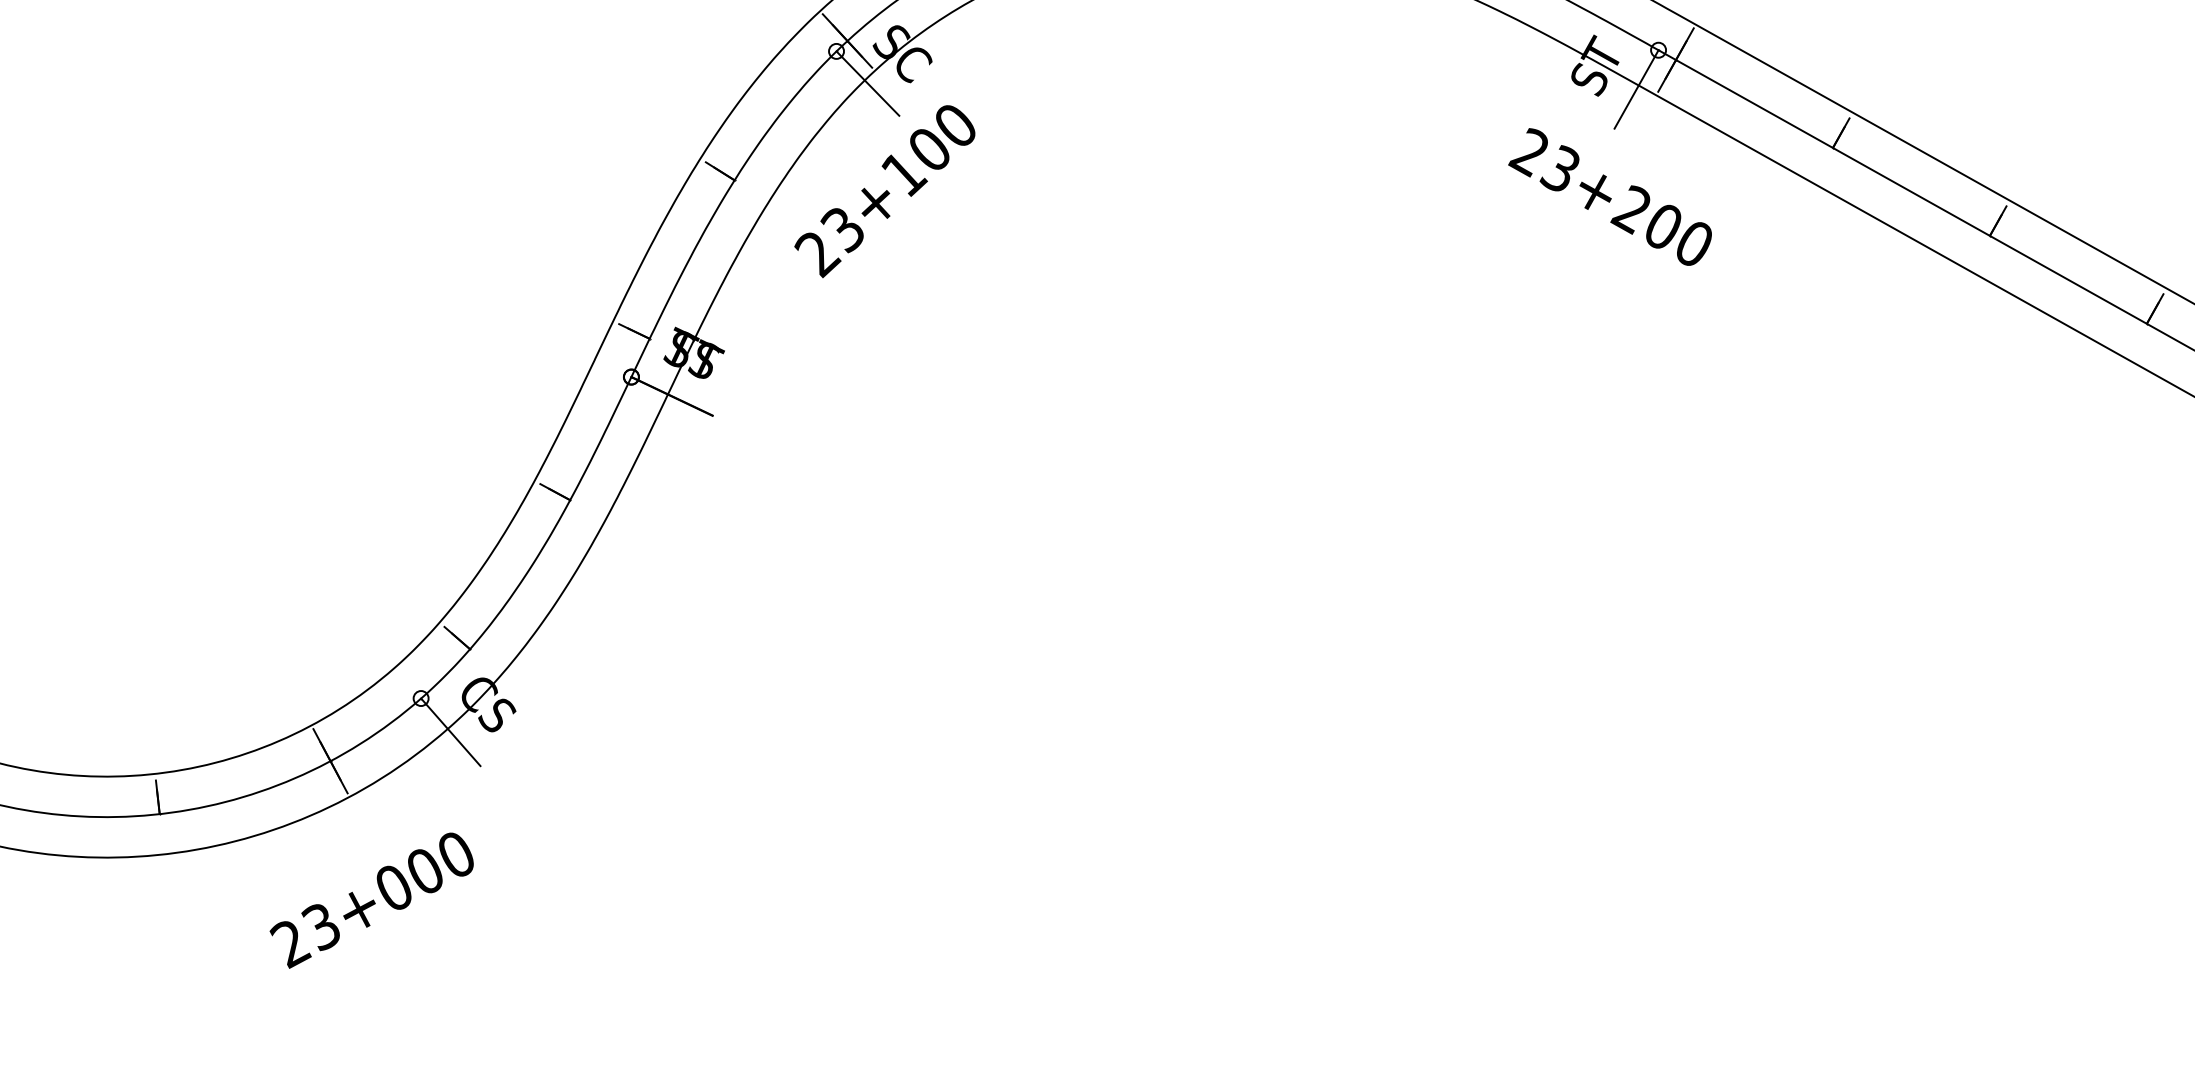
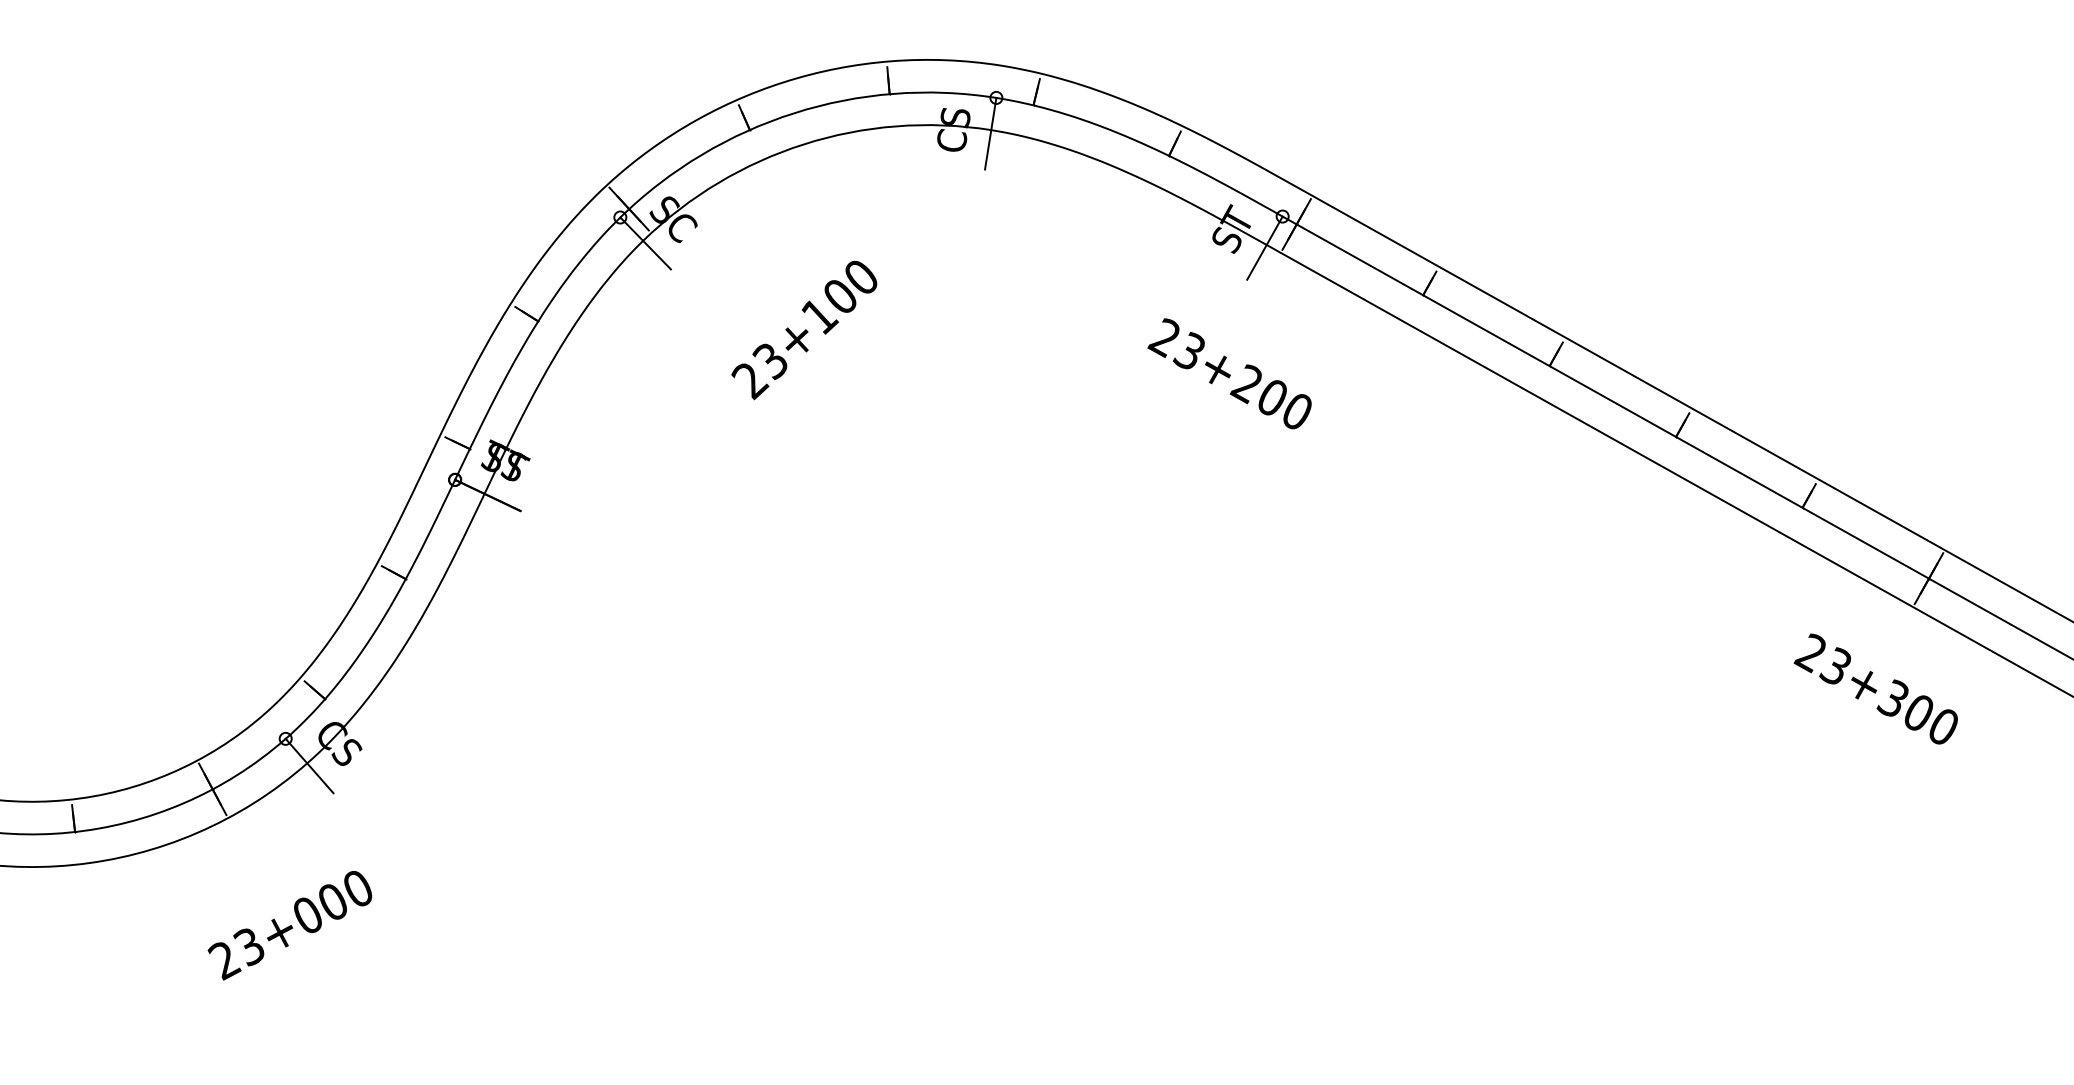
text: (885, 191) -> (804, 330), moved
text: (1609, 196) -> (1229, 373), moved
text: (371, 900) -> (289, 925), moved

